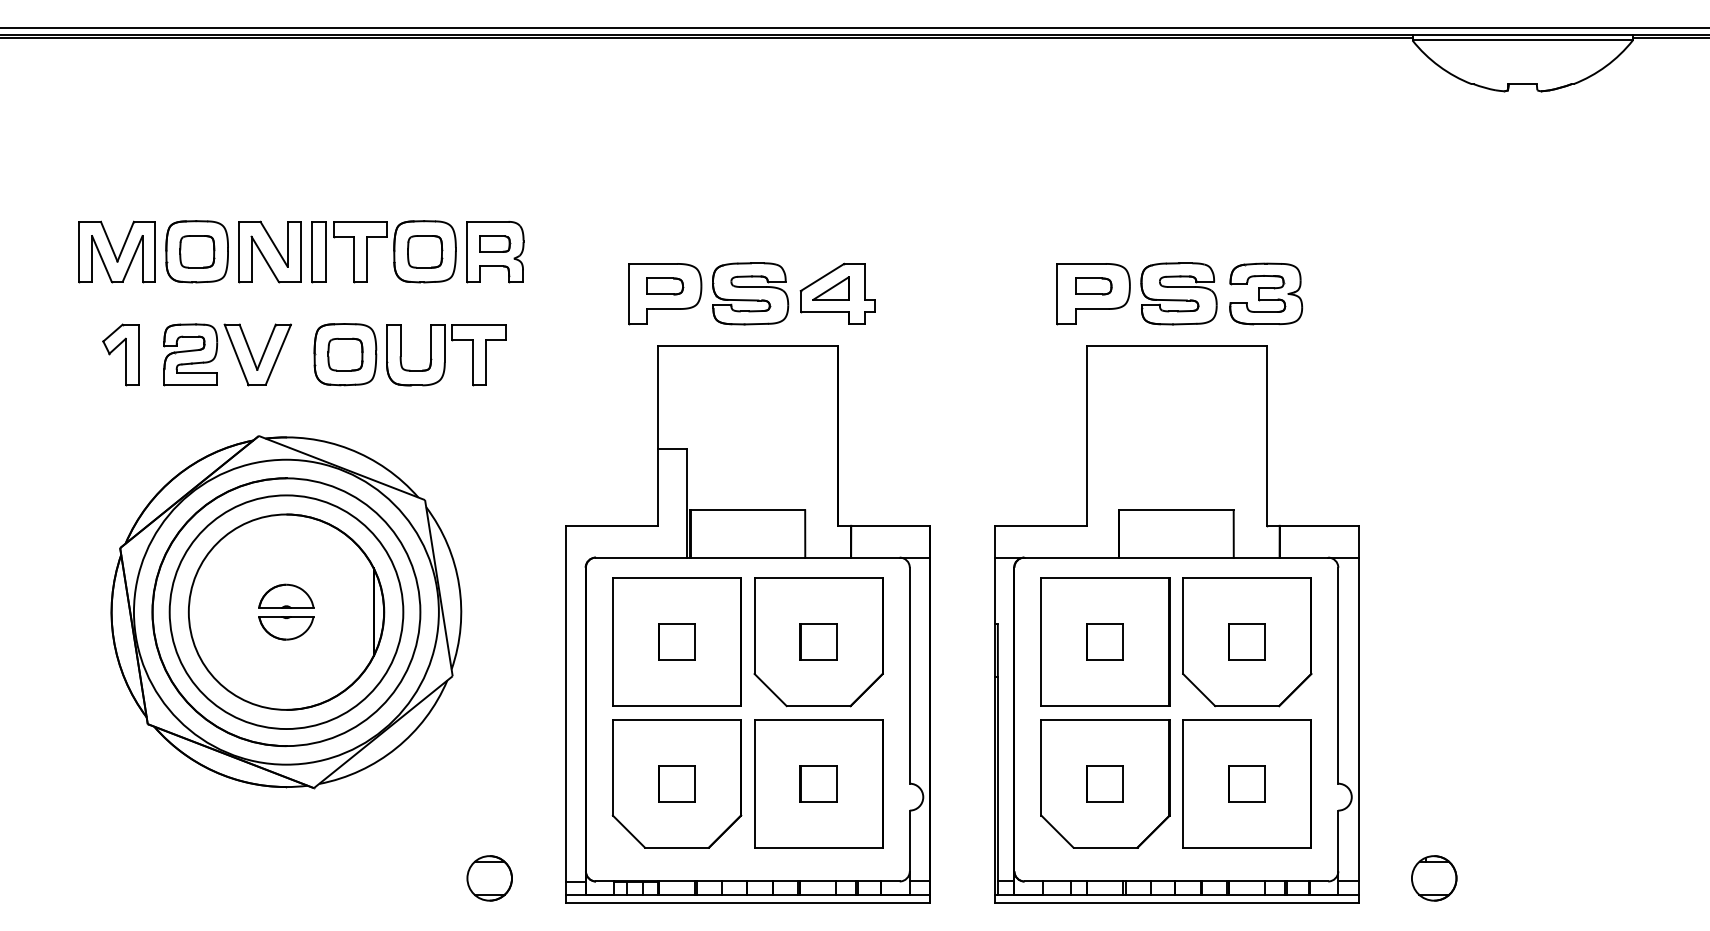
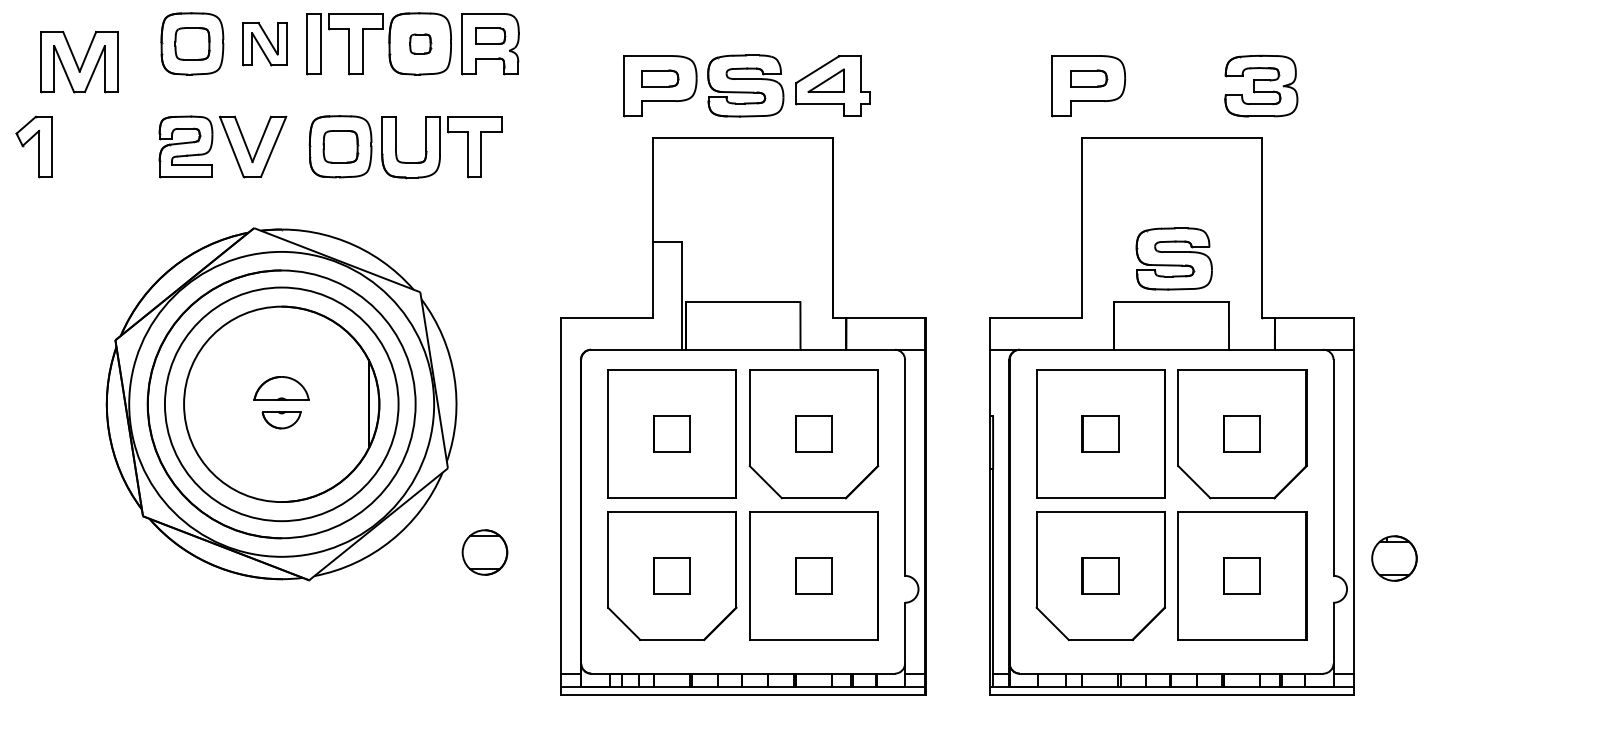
part: (116, 251) -> (78, 61), moved
part: (269, 251) -> (264, 43), size x0.7
part: (425, 251) -> (420, 43), size x0.6
part: (1178, 293) -> (1173, 258), moved
part: (120, 354) -> (33, 146), moved
part: (286, 628) -> (281, 420), size x0.7
part: (489, 878) -> (484, 552), moved
part: (1434, 878) -> (1394, 558), moved

